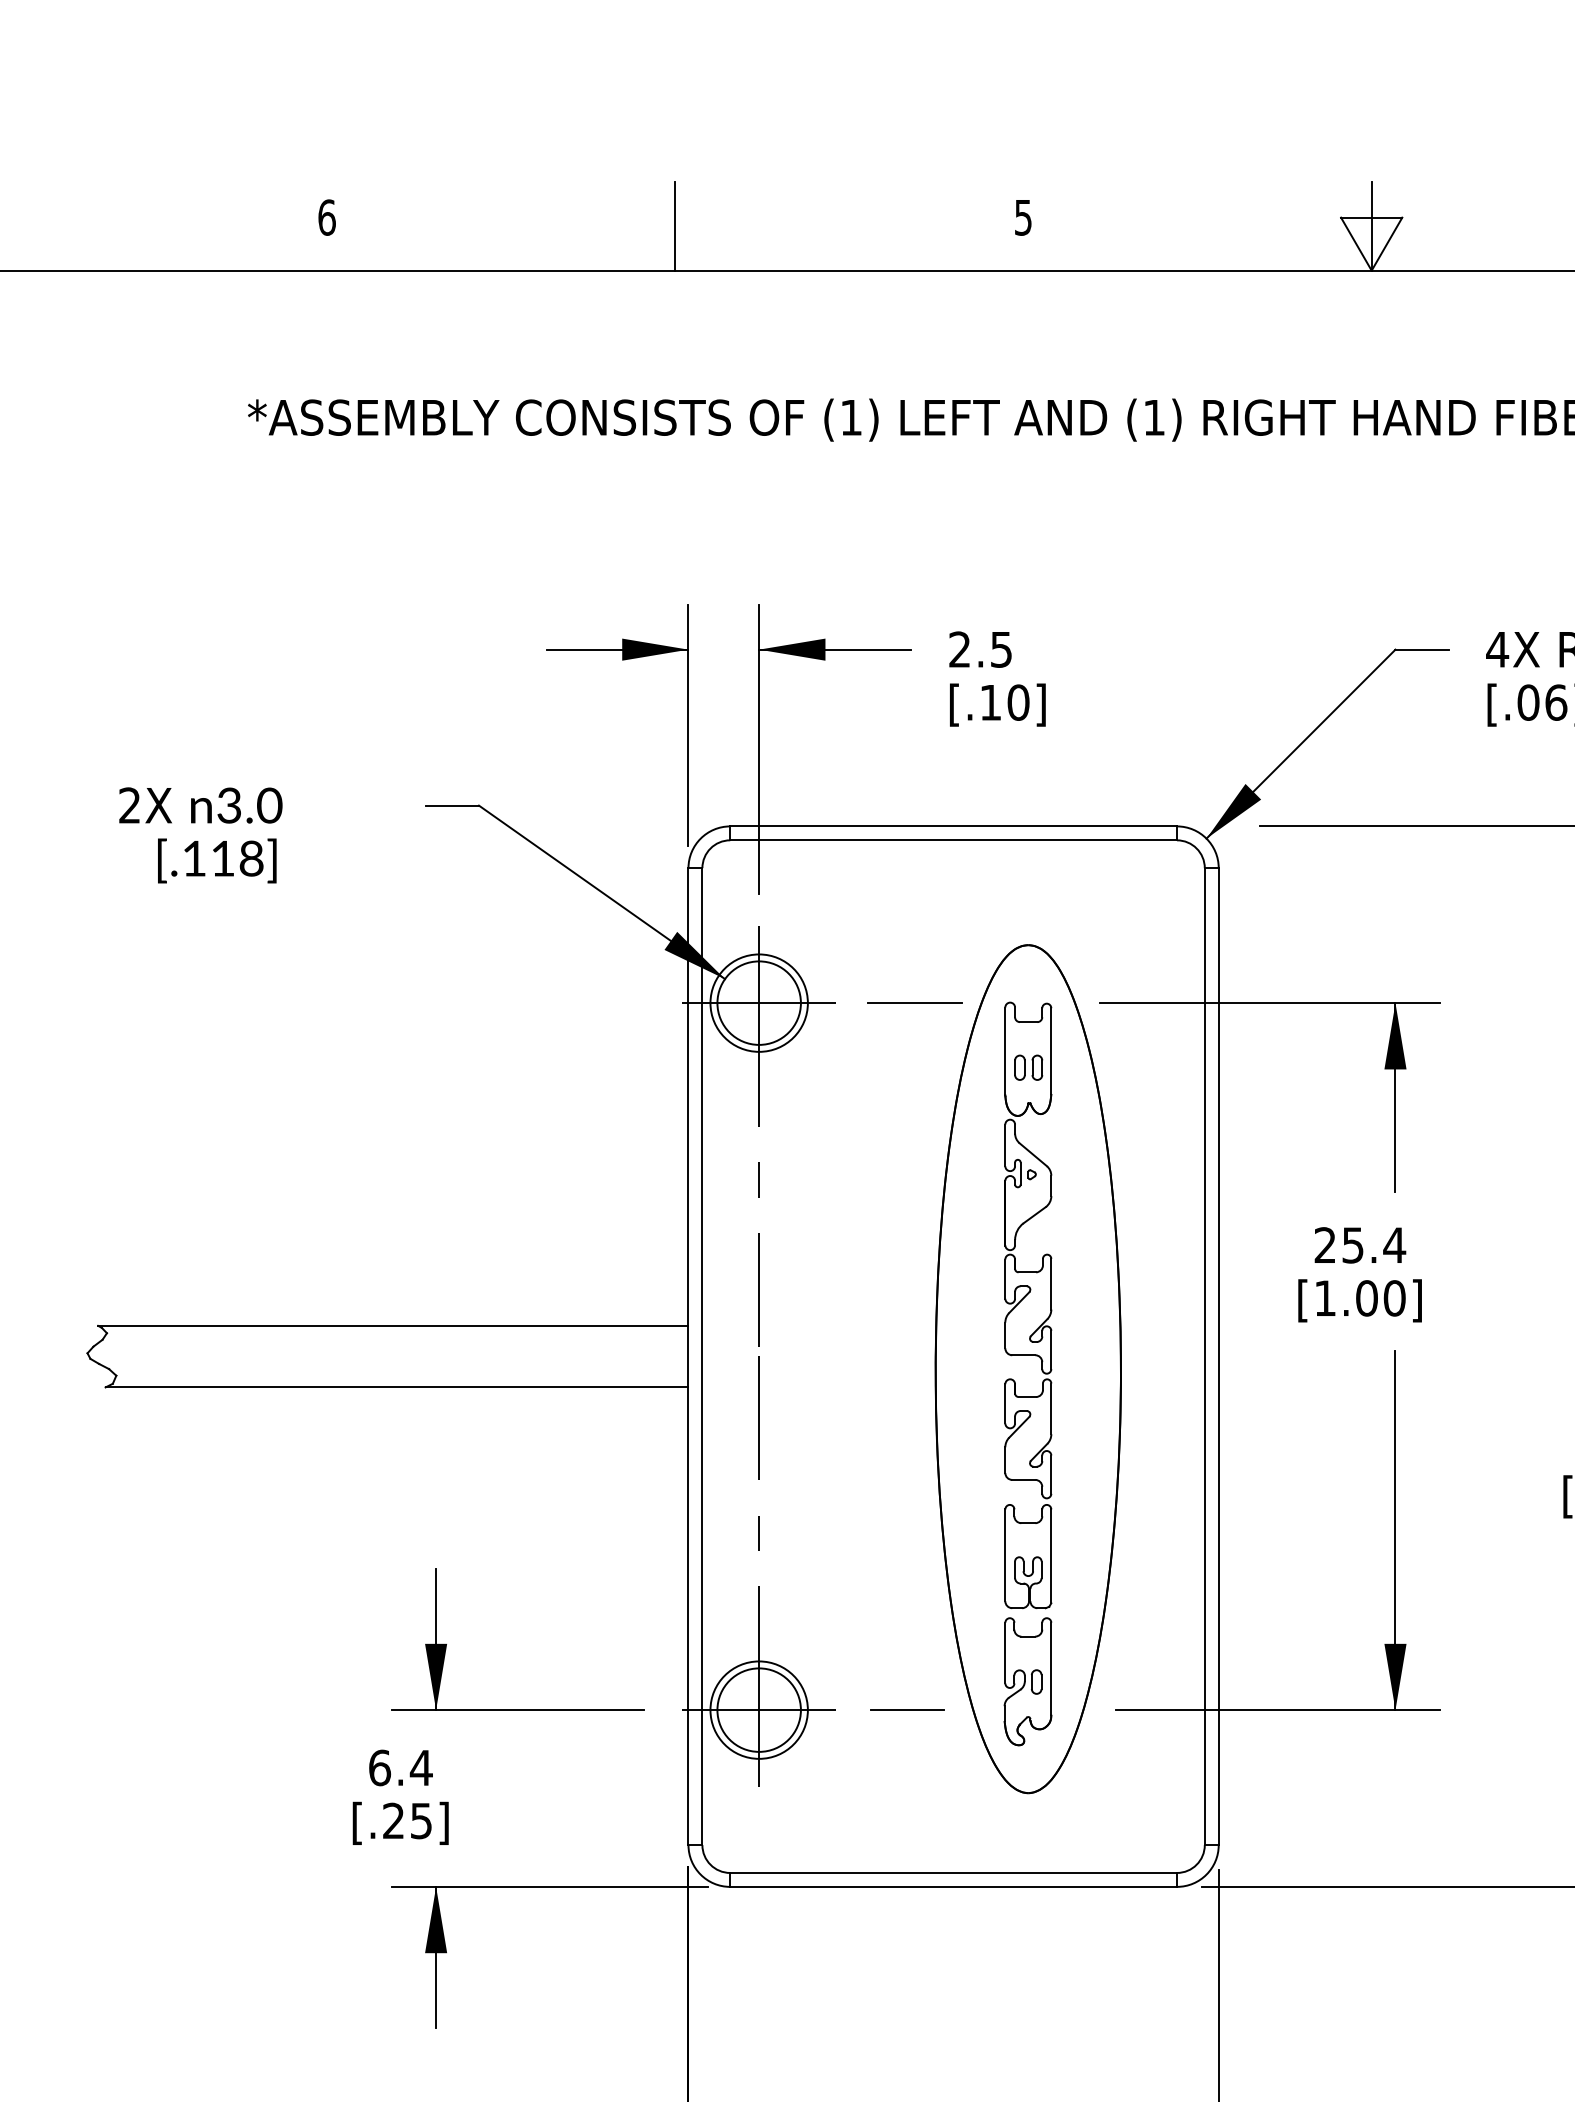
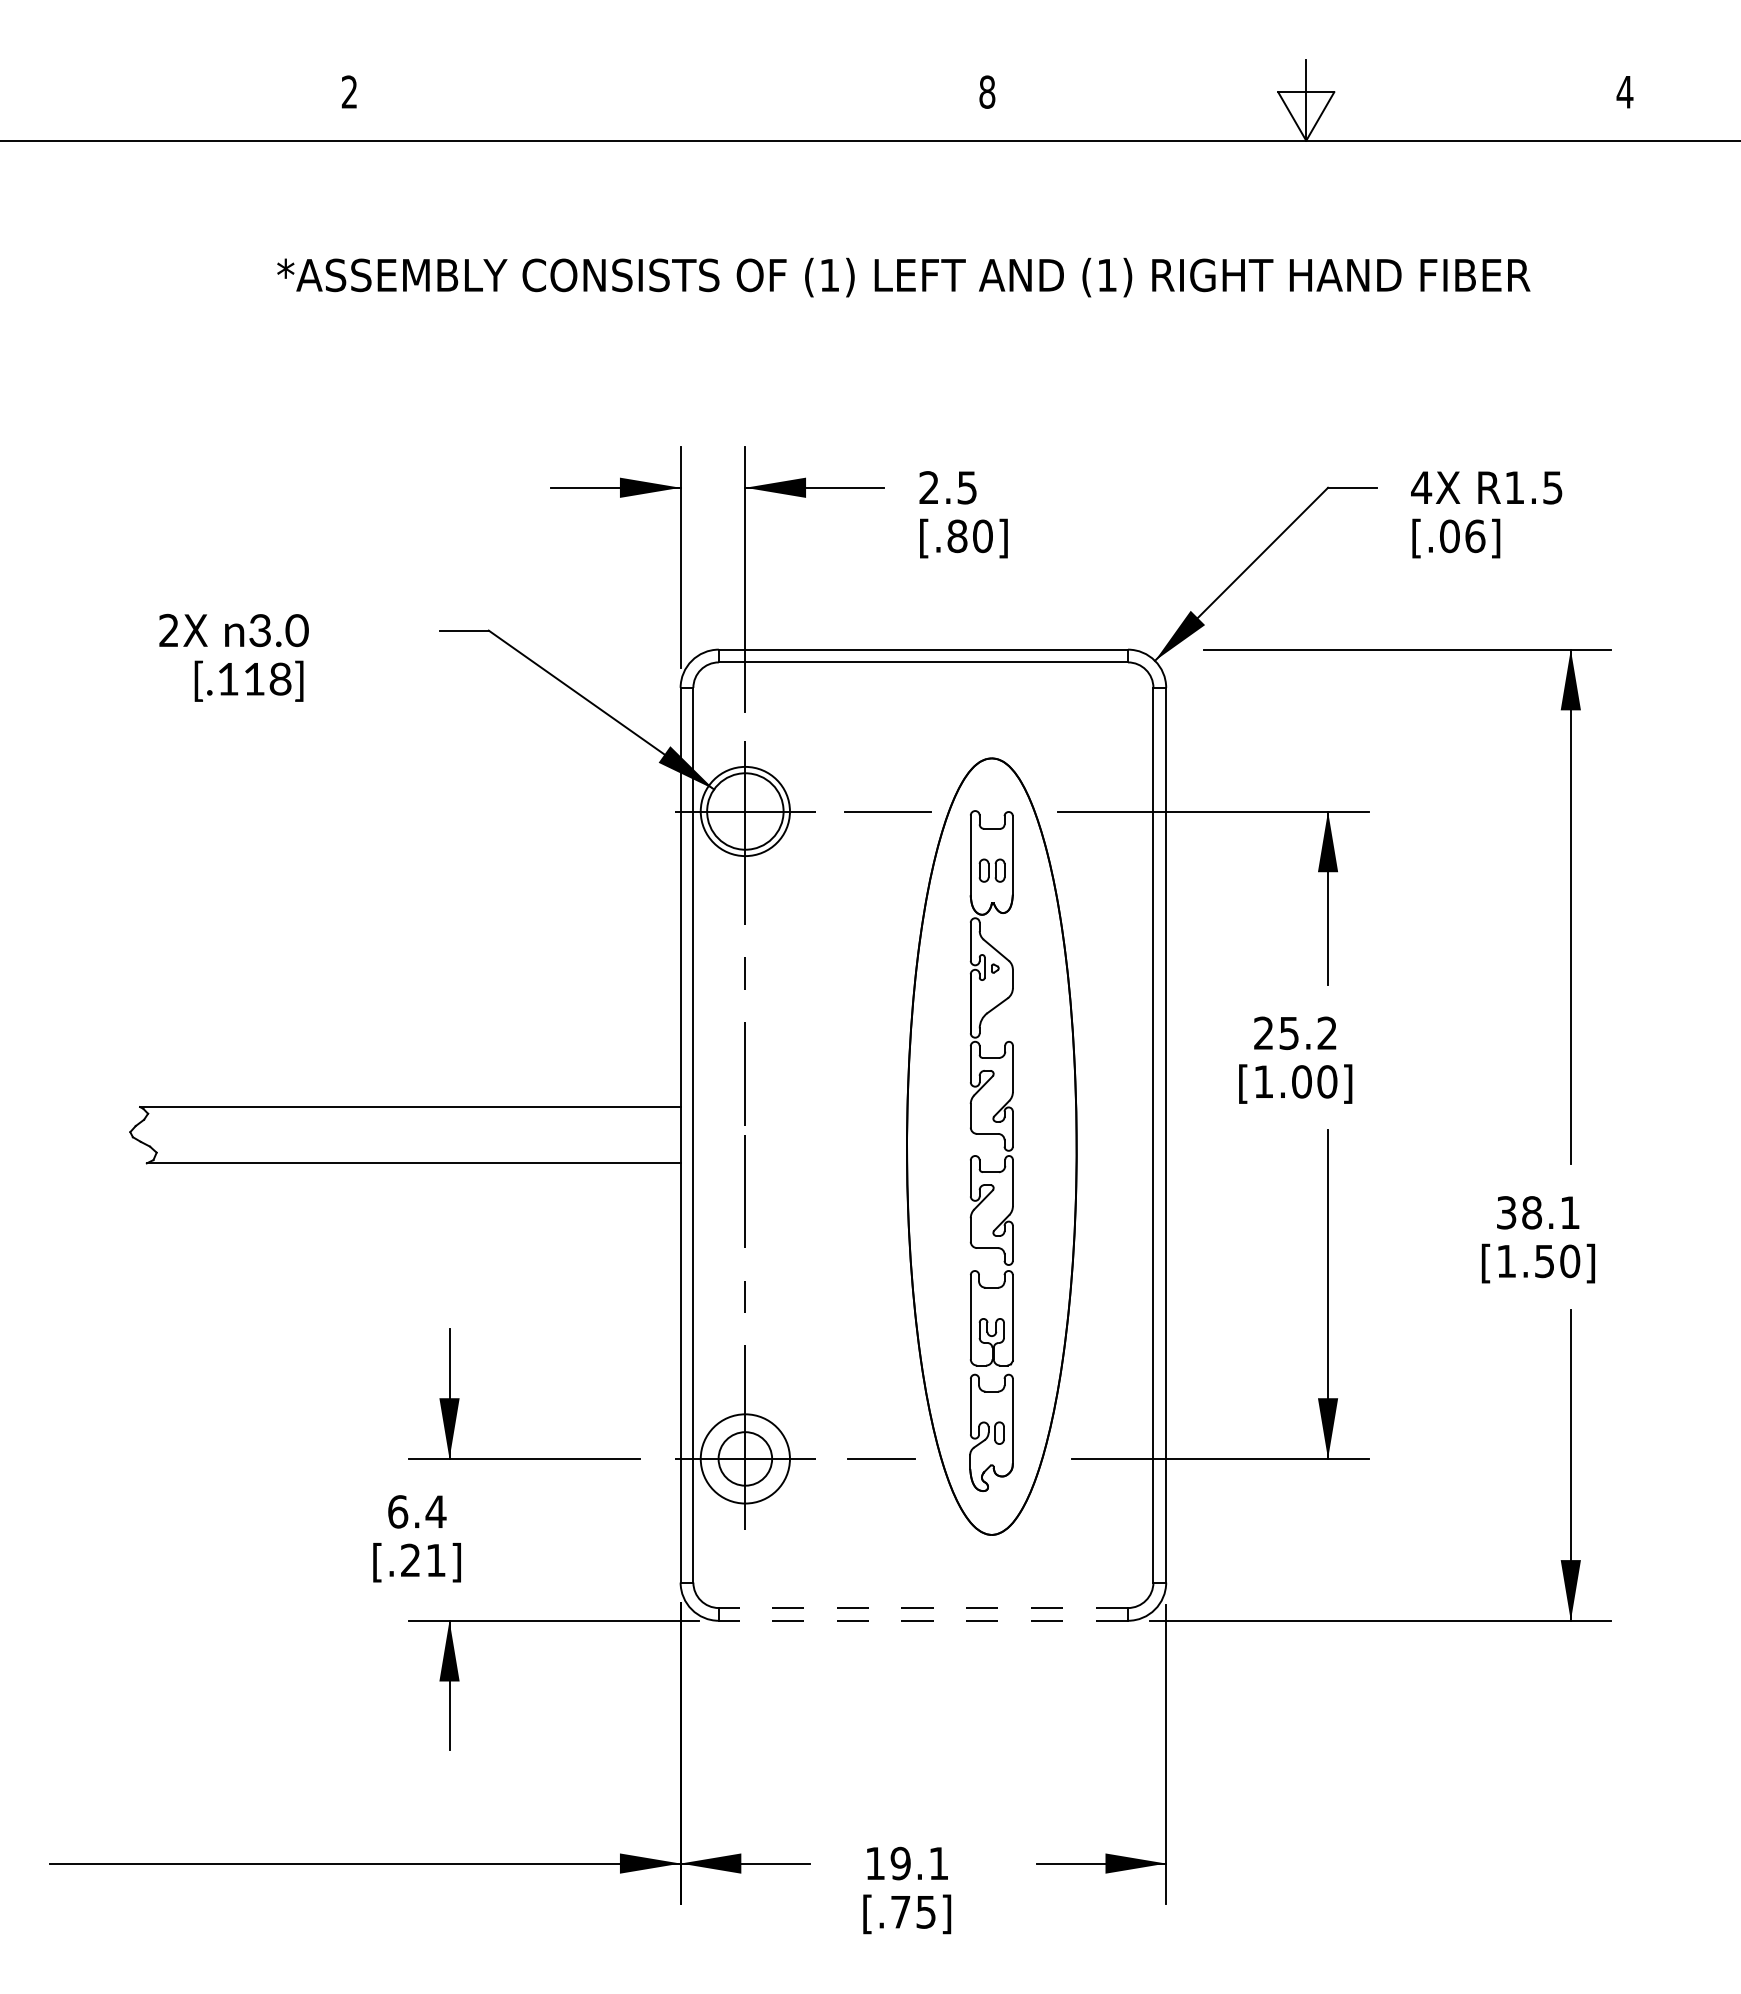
text: (326, 216) -> (349, 91), 6 -> 2
text: (1023, 216) -> (987, 91), 5 -> 8
line: (675, 225) -> (668, 99), removed
text: (990, 702) -> (957, 536), [.10] -> [.80]
text: (1393, 1244) -> (1326, 1032), 25.4 -> 25.2
circle: (759, 1709) -> (745, 1458), size x0.7
text: (420, 1821) -> (435, 1560), [.25] -> [.21]
line: (953, 1873) -> (923, 1608), solid -> dashed
line: (953, 1886) -> (923, 1620), solid -> dashed

